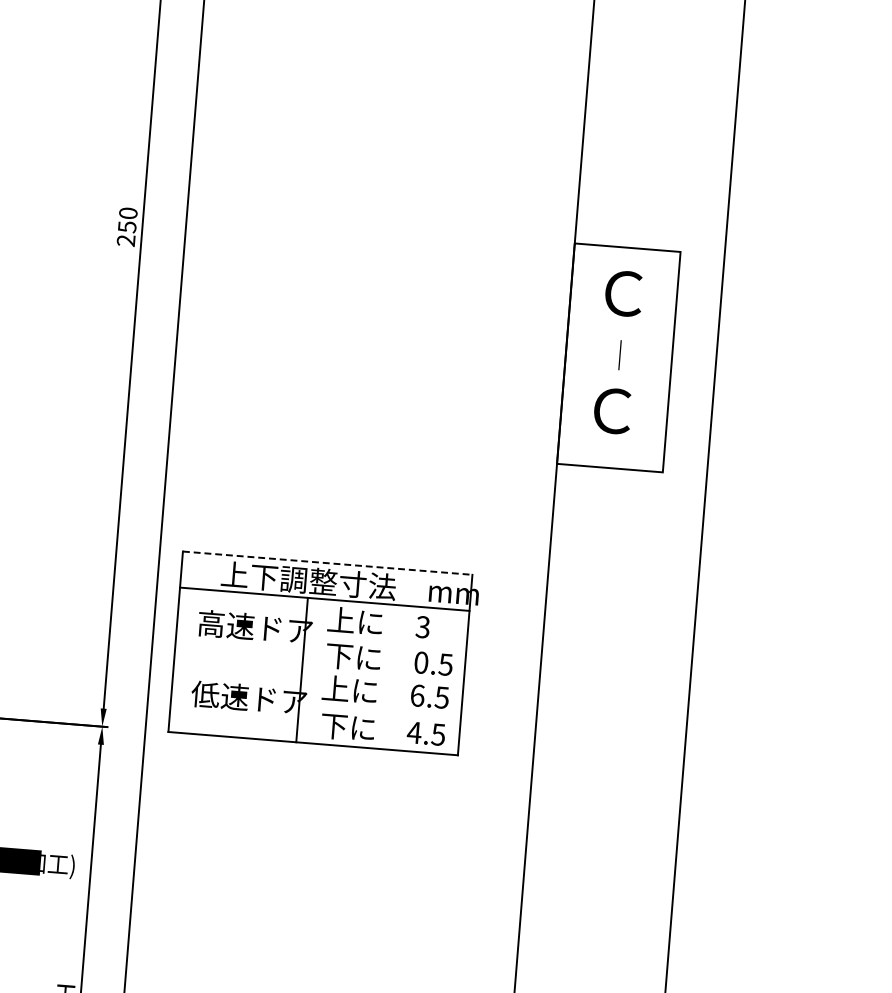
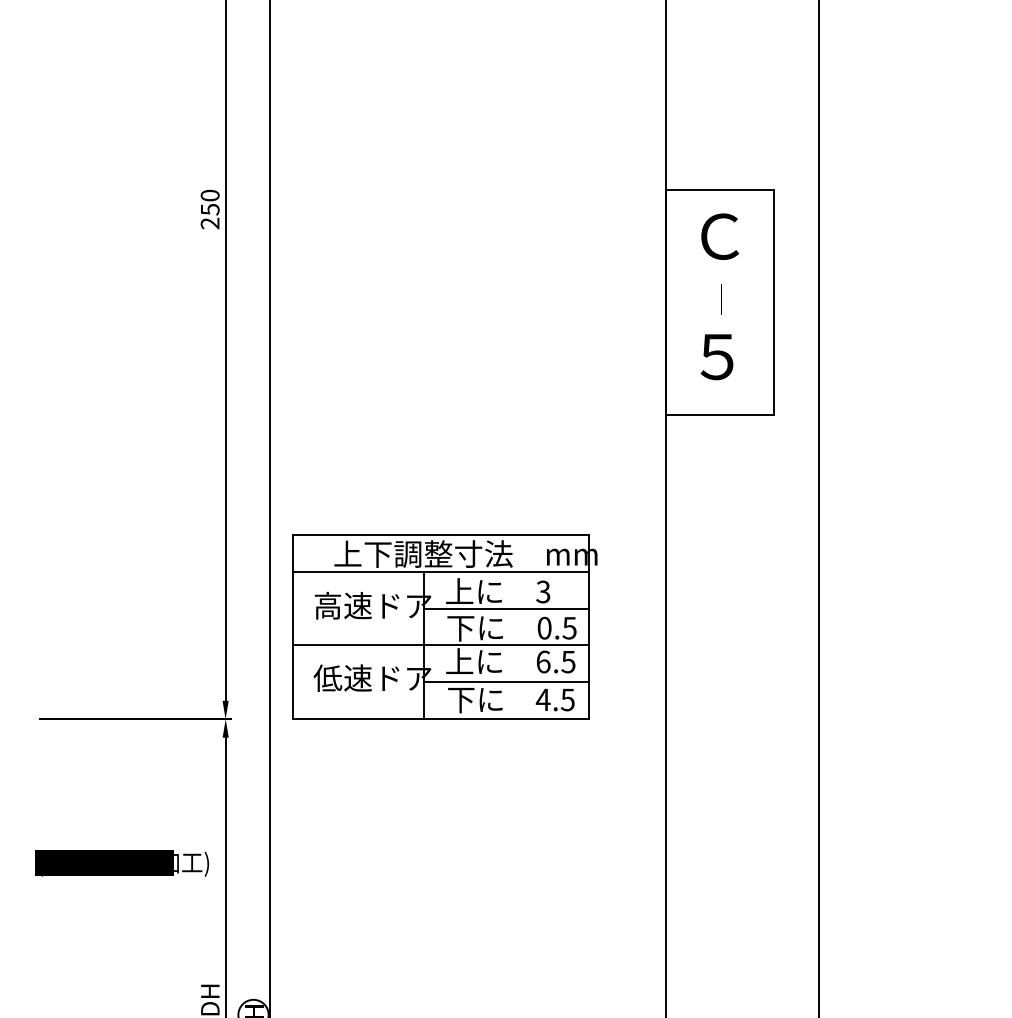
text: (612, 410) -> (718, 356), Ｃ -> ５
line: (327, 562) -> (441, 534), dashed -> solid
line: (385, 640) -> (506, 608), added
line: (319, 671) -> (441, 645), added
line: (379, 712) -> (506, 682), added

